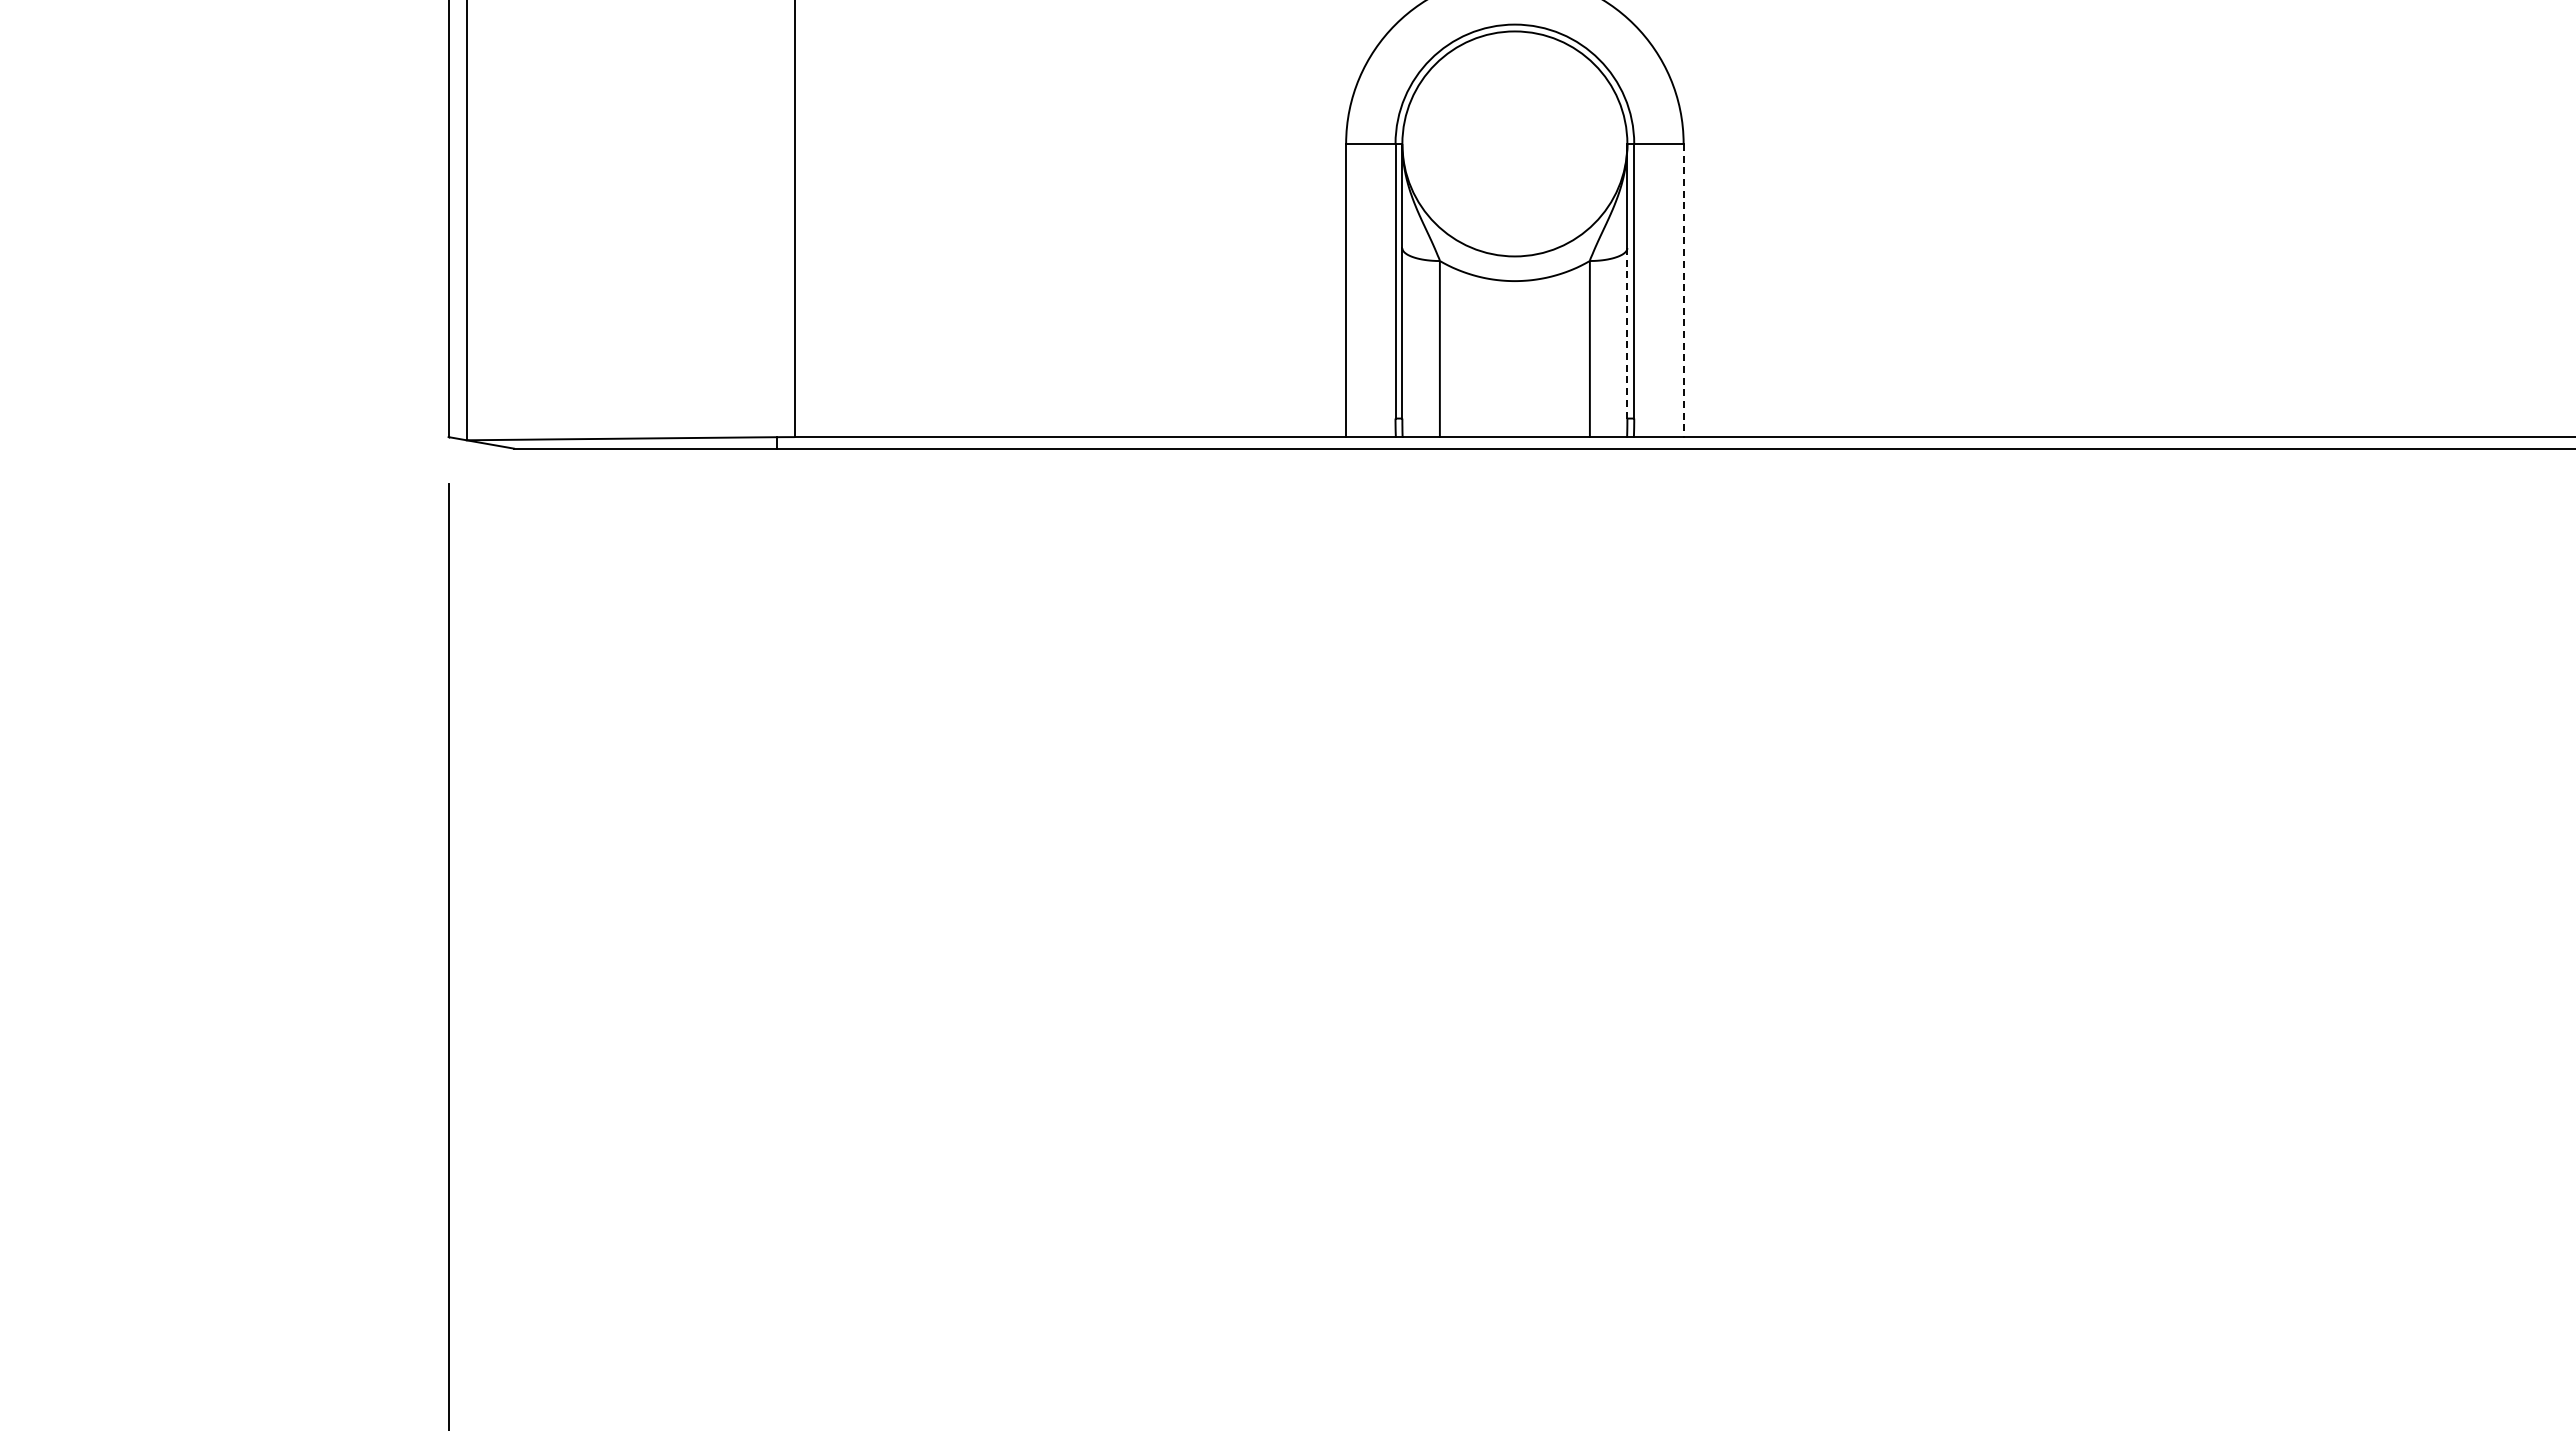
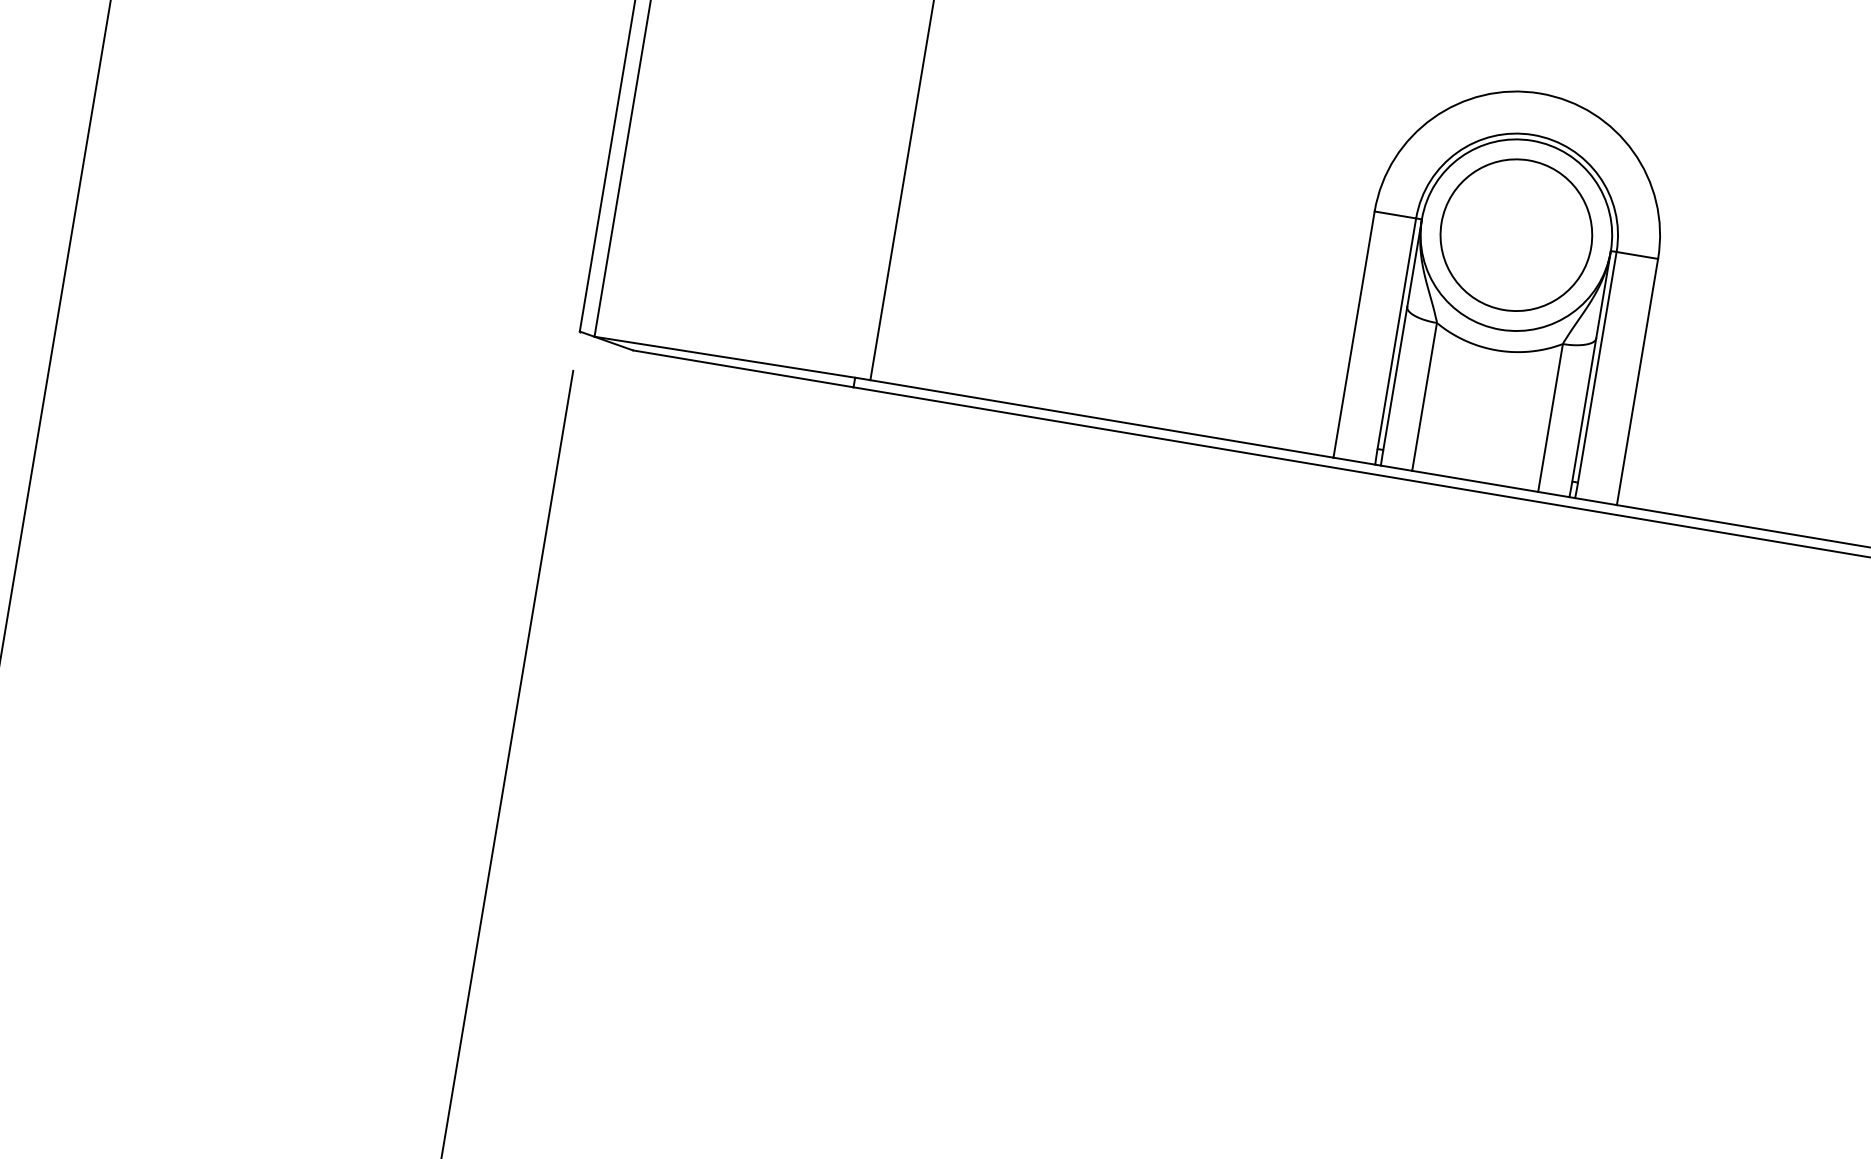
circle: (1514, 143) -> (1516, 234), added
line: (1683, 290) -> (1637, 381), dashed -> solid
line: (1627, 332) -> (1584, 409), dashed -> solid

